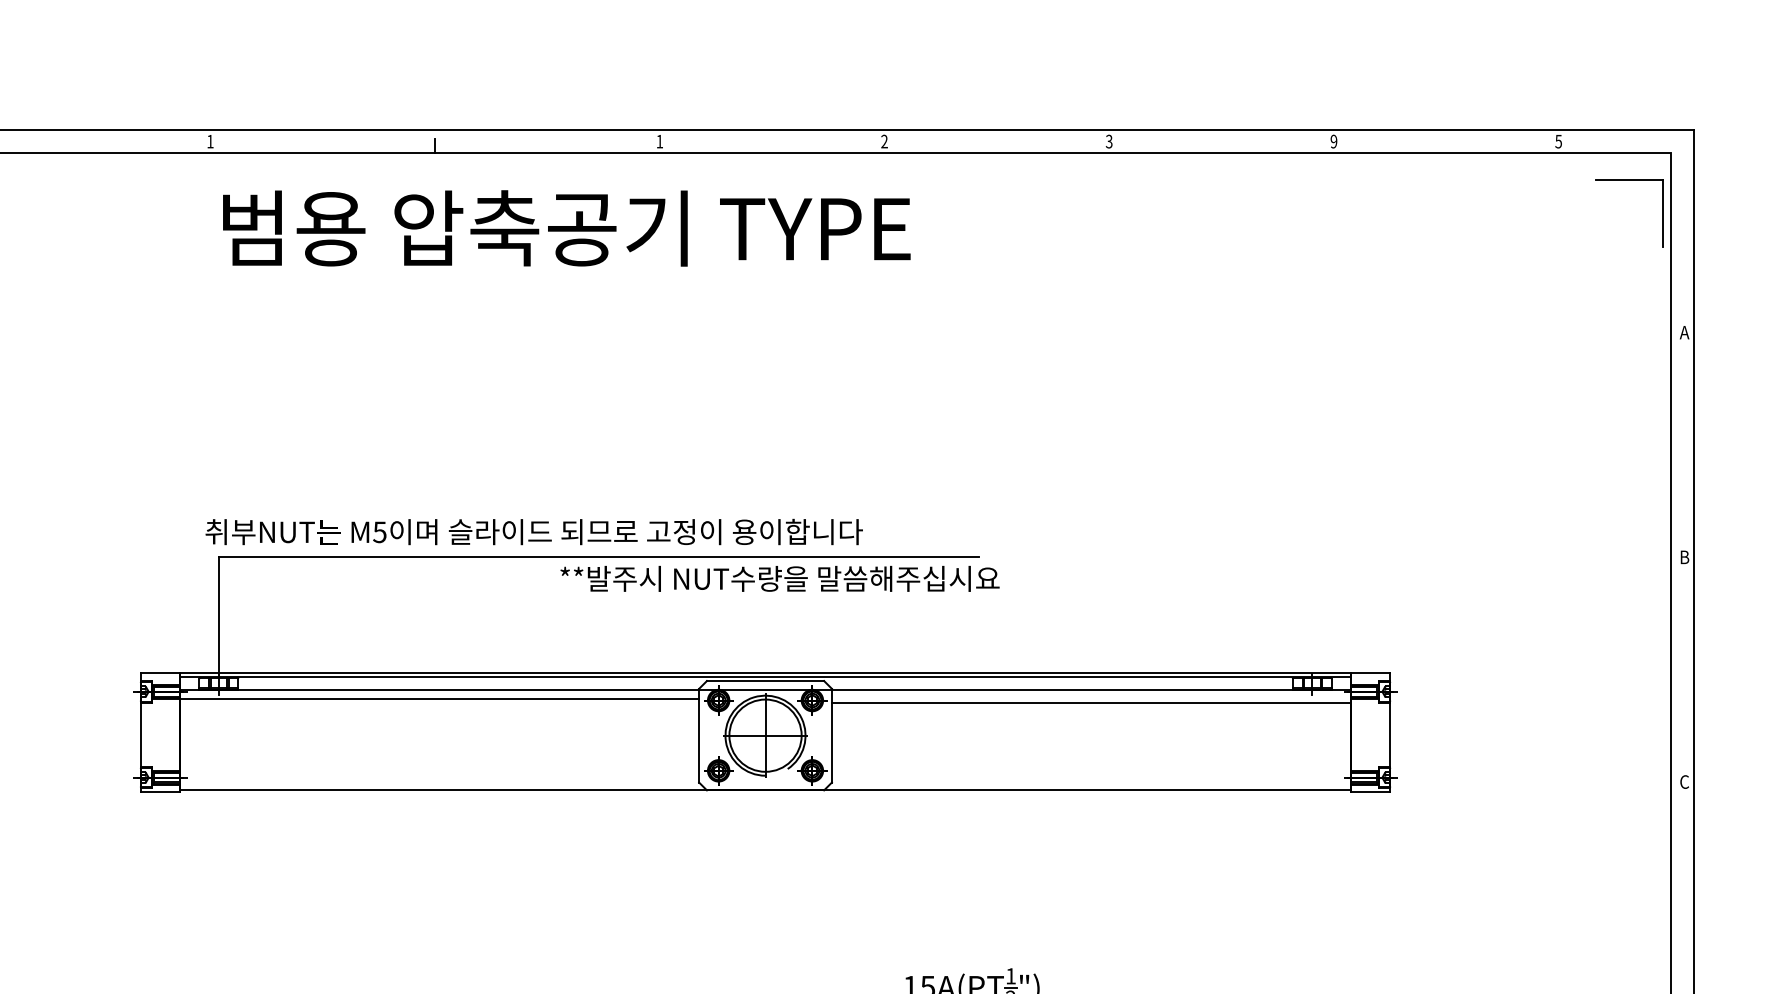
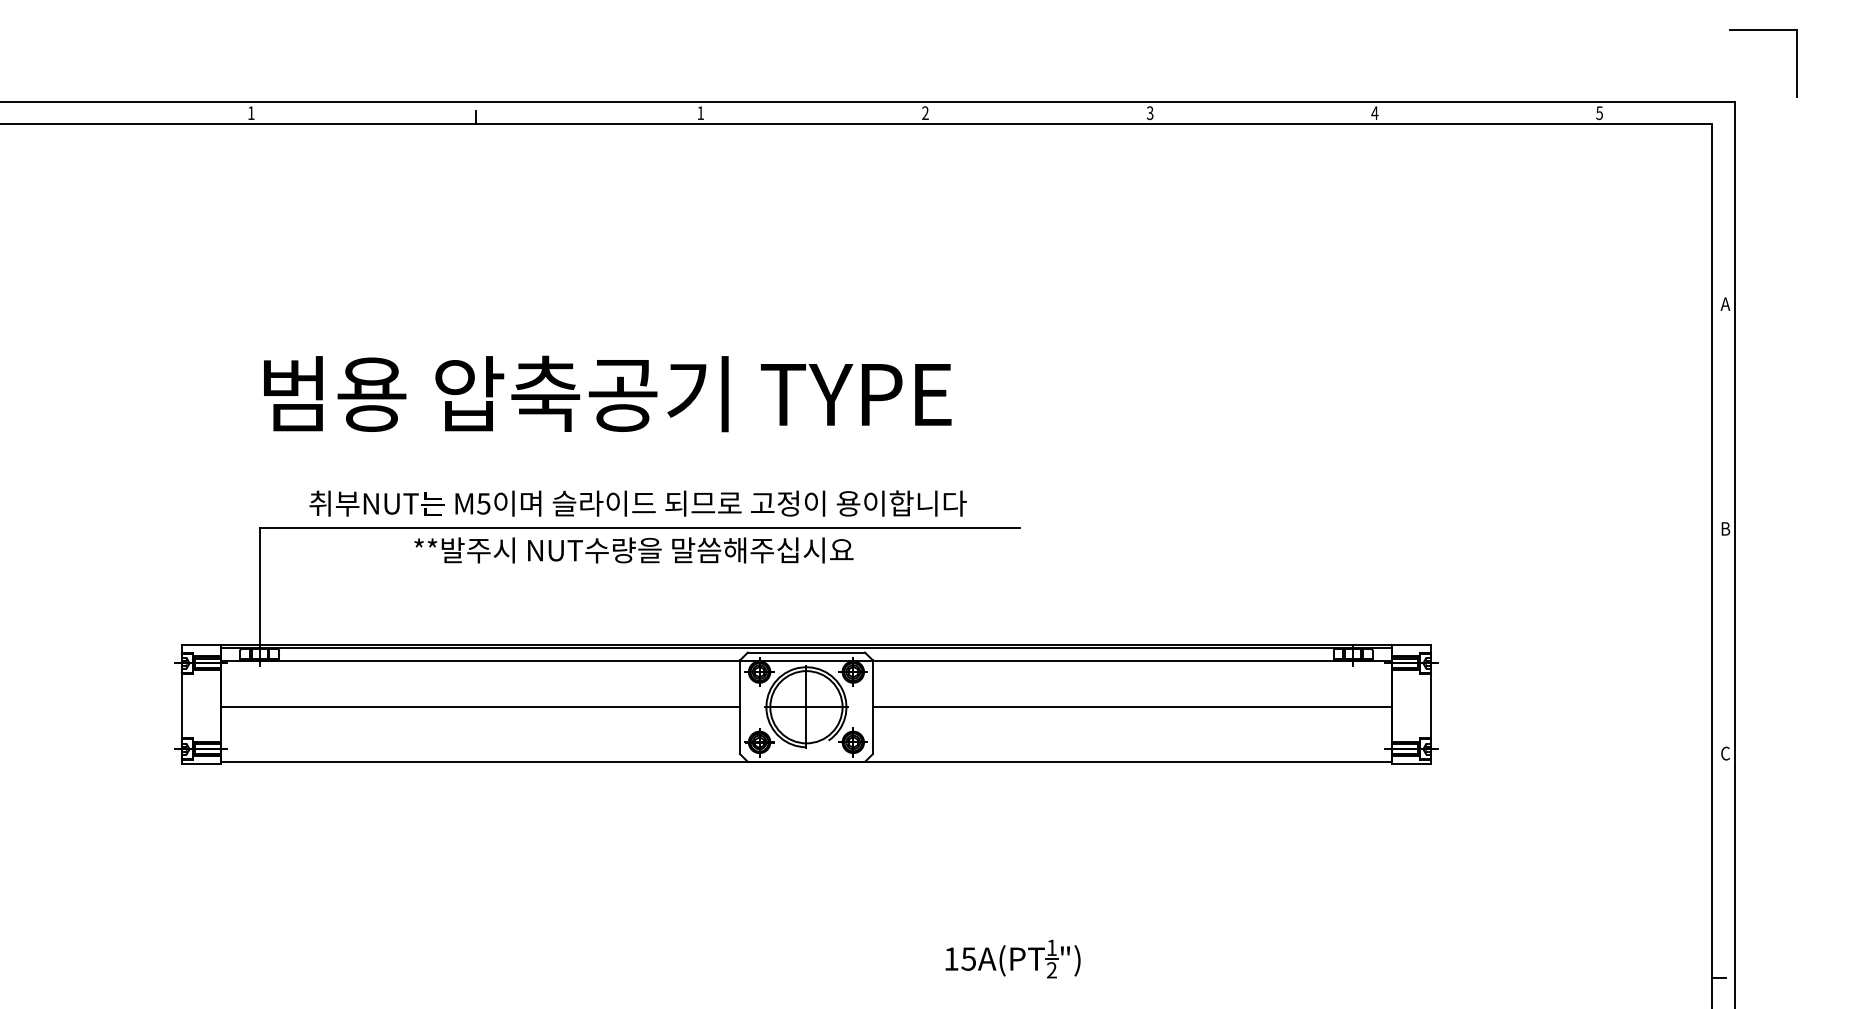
text: (1333, 141) -> (1374, 113), 9 -> 4
part: (1629, 179) -> (1763, 30), moved
text: (566, 227) -> (607, 393), moved
text: (533, 531) -> (637, 503), moved
text: (779, 578) -> (633, 550), moved
line: (439, 698) -> (480, 707), moved
line: (1091, 702) -> (1132, 707), moved

